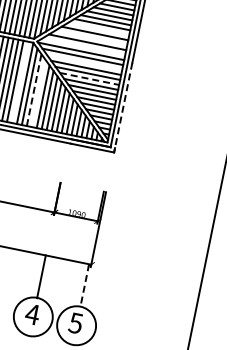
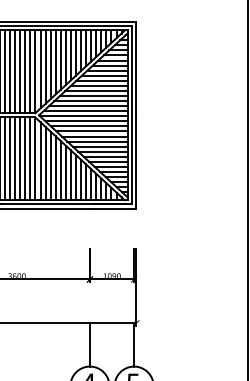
line: (98, 28) -> (96, 90), added
line: (90, 38) -> (90, 101), added
line: (83, 46) -> (85, 111), added
line: (83, 62) -> (88, 126), added
line: (90, 78) -> (98, 141), dashed -> solid
line: (20, 82) -> (30, 158), added
line: (34, 89) -> (45, 163), dashed -> solid
line: (38, 92) -> (50, 165), added
line: (123, 108) -> (136, 163), dashed -> solid
line: (85, 286) -> (134, 345), dashed -> solid

